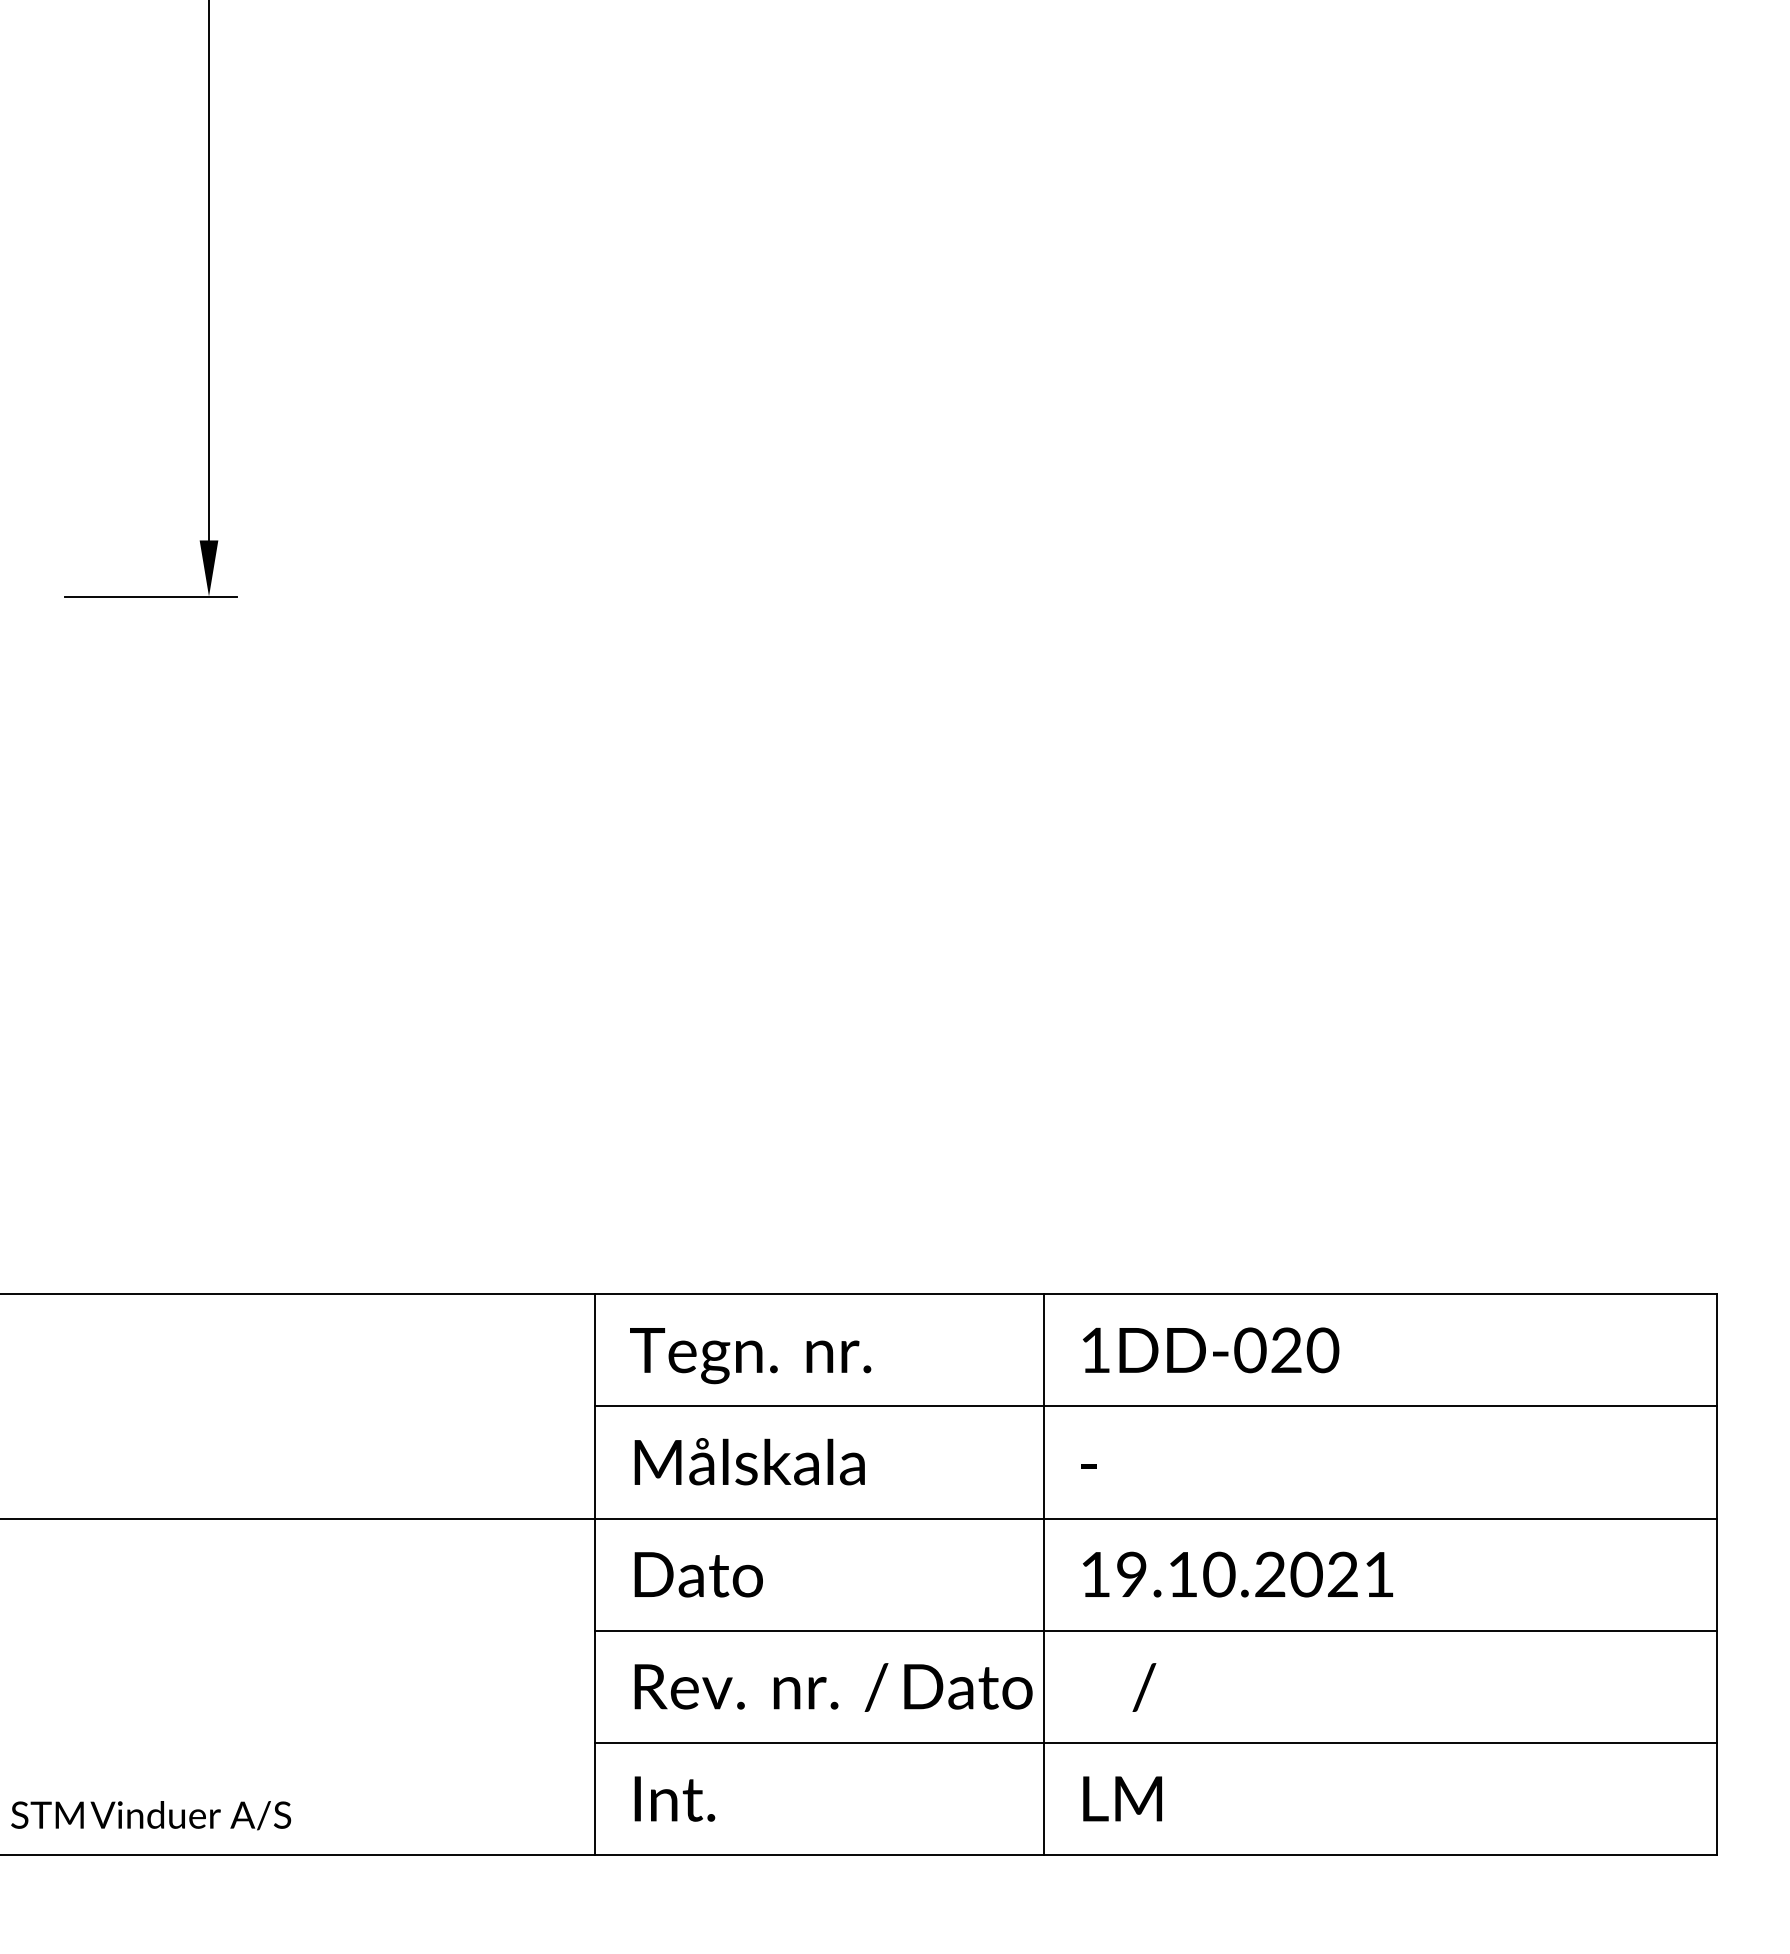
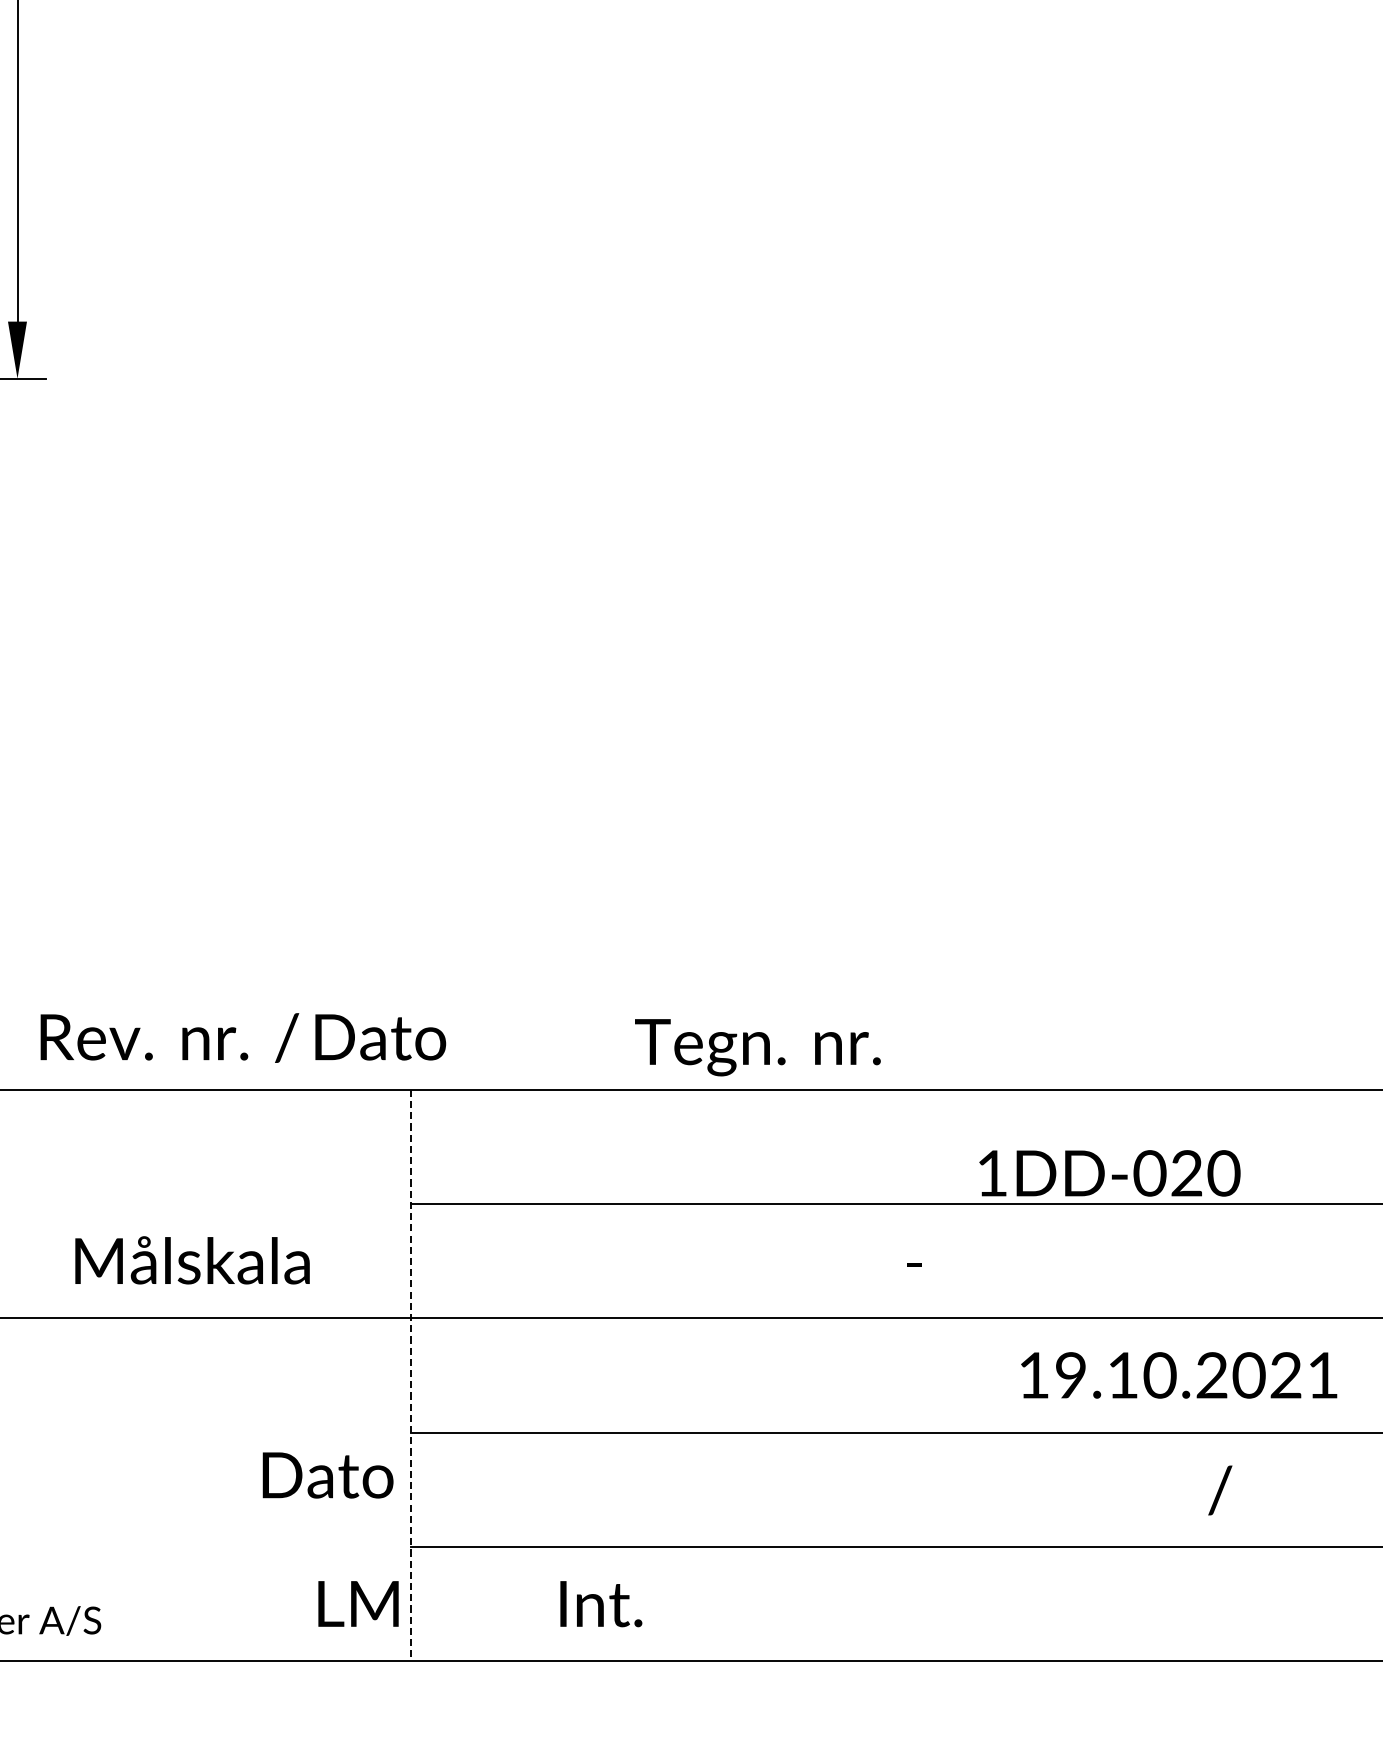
text: (1211, 1350) -> (1110, 1173), moved
text: (750, 1356) -> (757, 1048), moved
text: (749, 1461) -> (192, 1260), moved
text: (698, 1574) -> (327, 1475), moved
line: (1043, 1574) -> (867, 1375), removed
text: (1237, 1574) -> (1178, 1375), moved
line: (595, 1575) -> (411, 1376), solid -> dashed
text: (833, 1687) -> (243, 1038), moved
text: (1144, 1687) -> (1220, 1490), moved
text: (674, 1798) -> (600, 1603), moved
text: (1122, 1798) -> (358, 1603), moved

